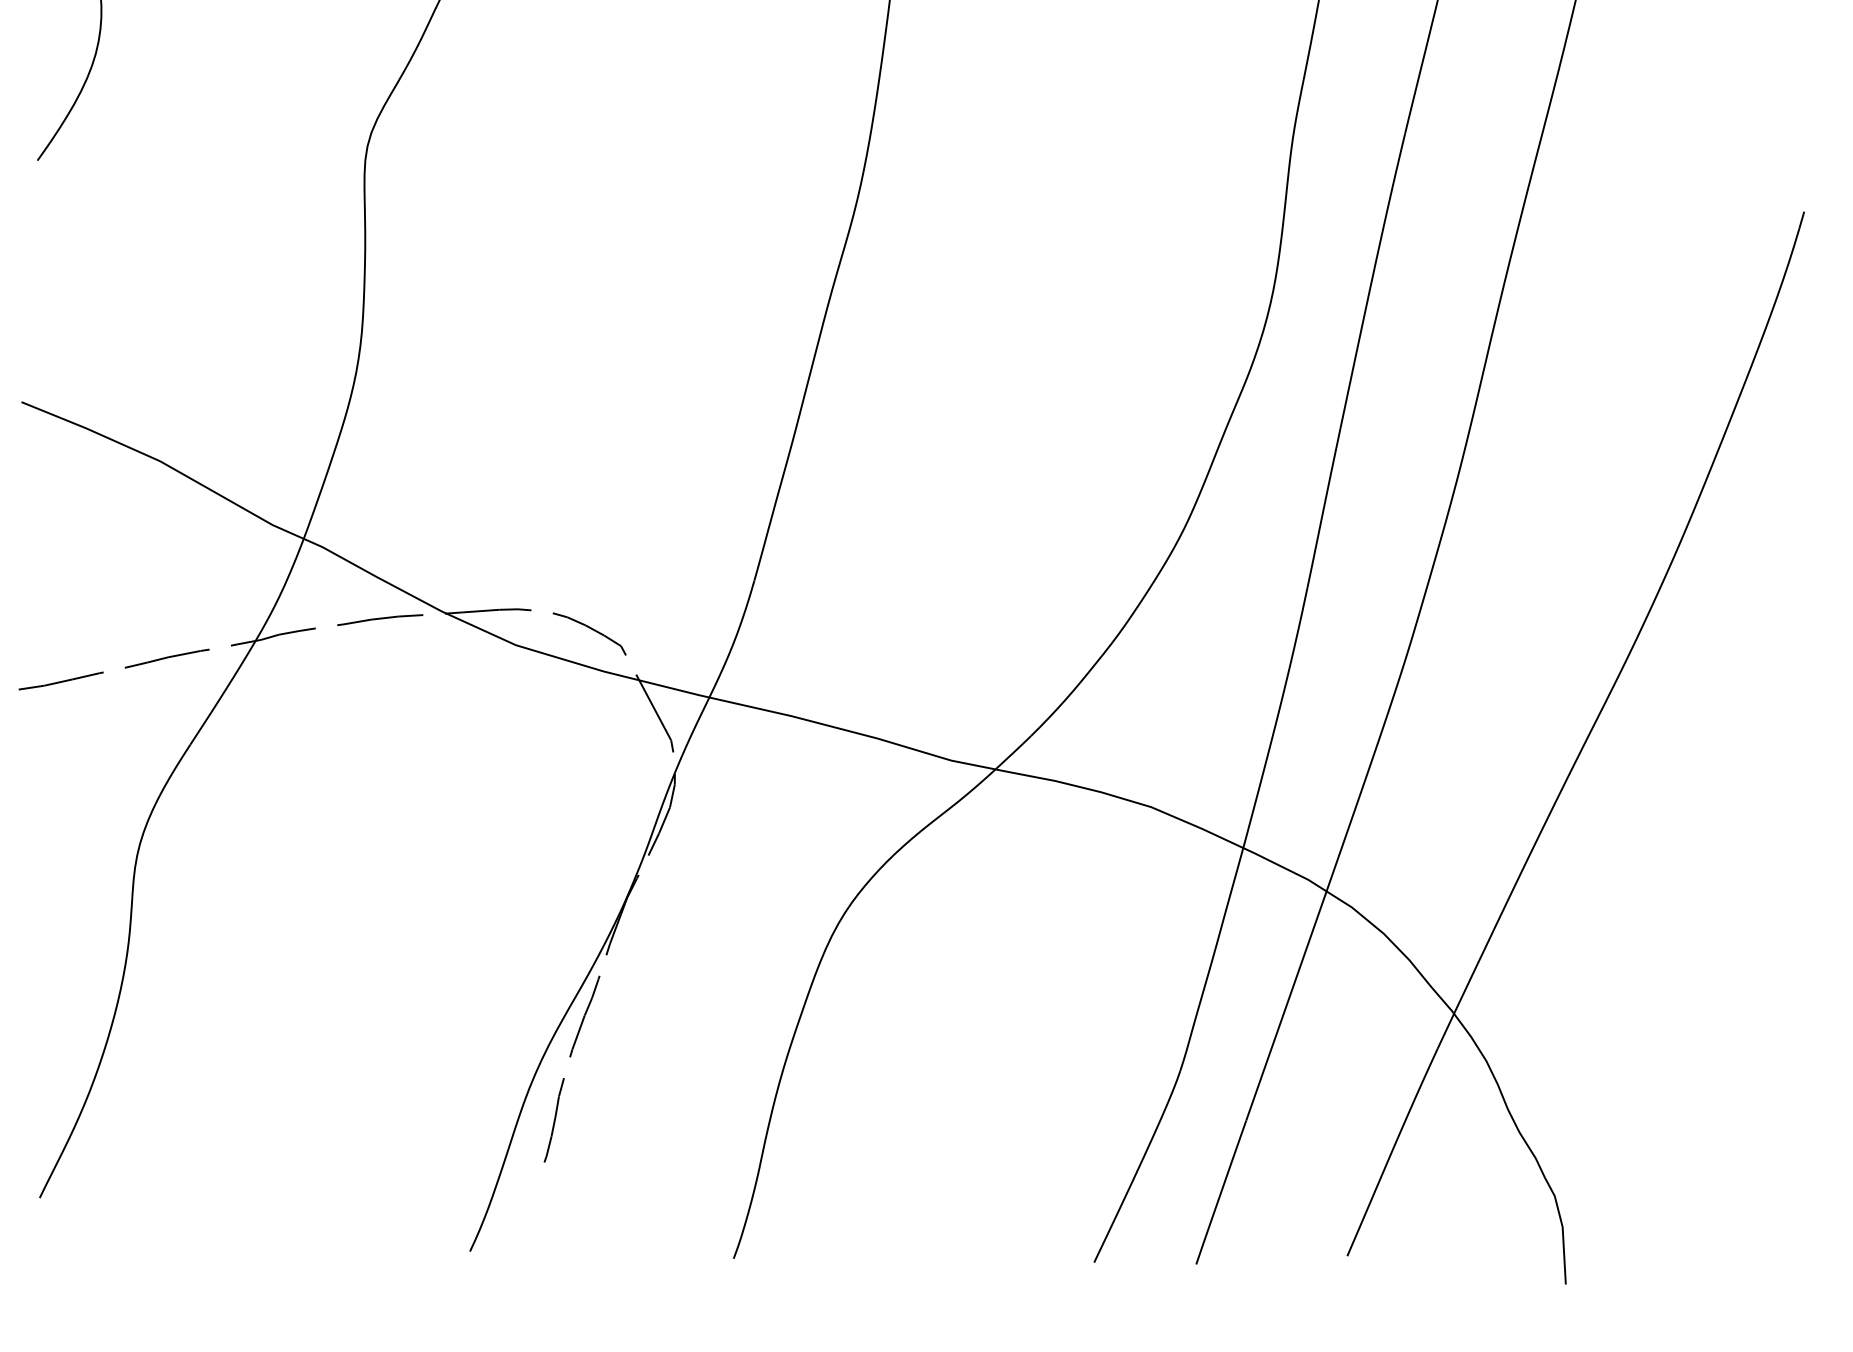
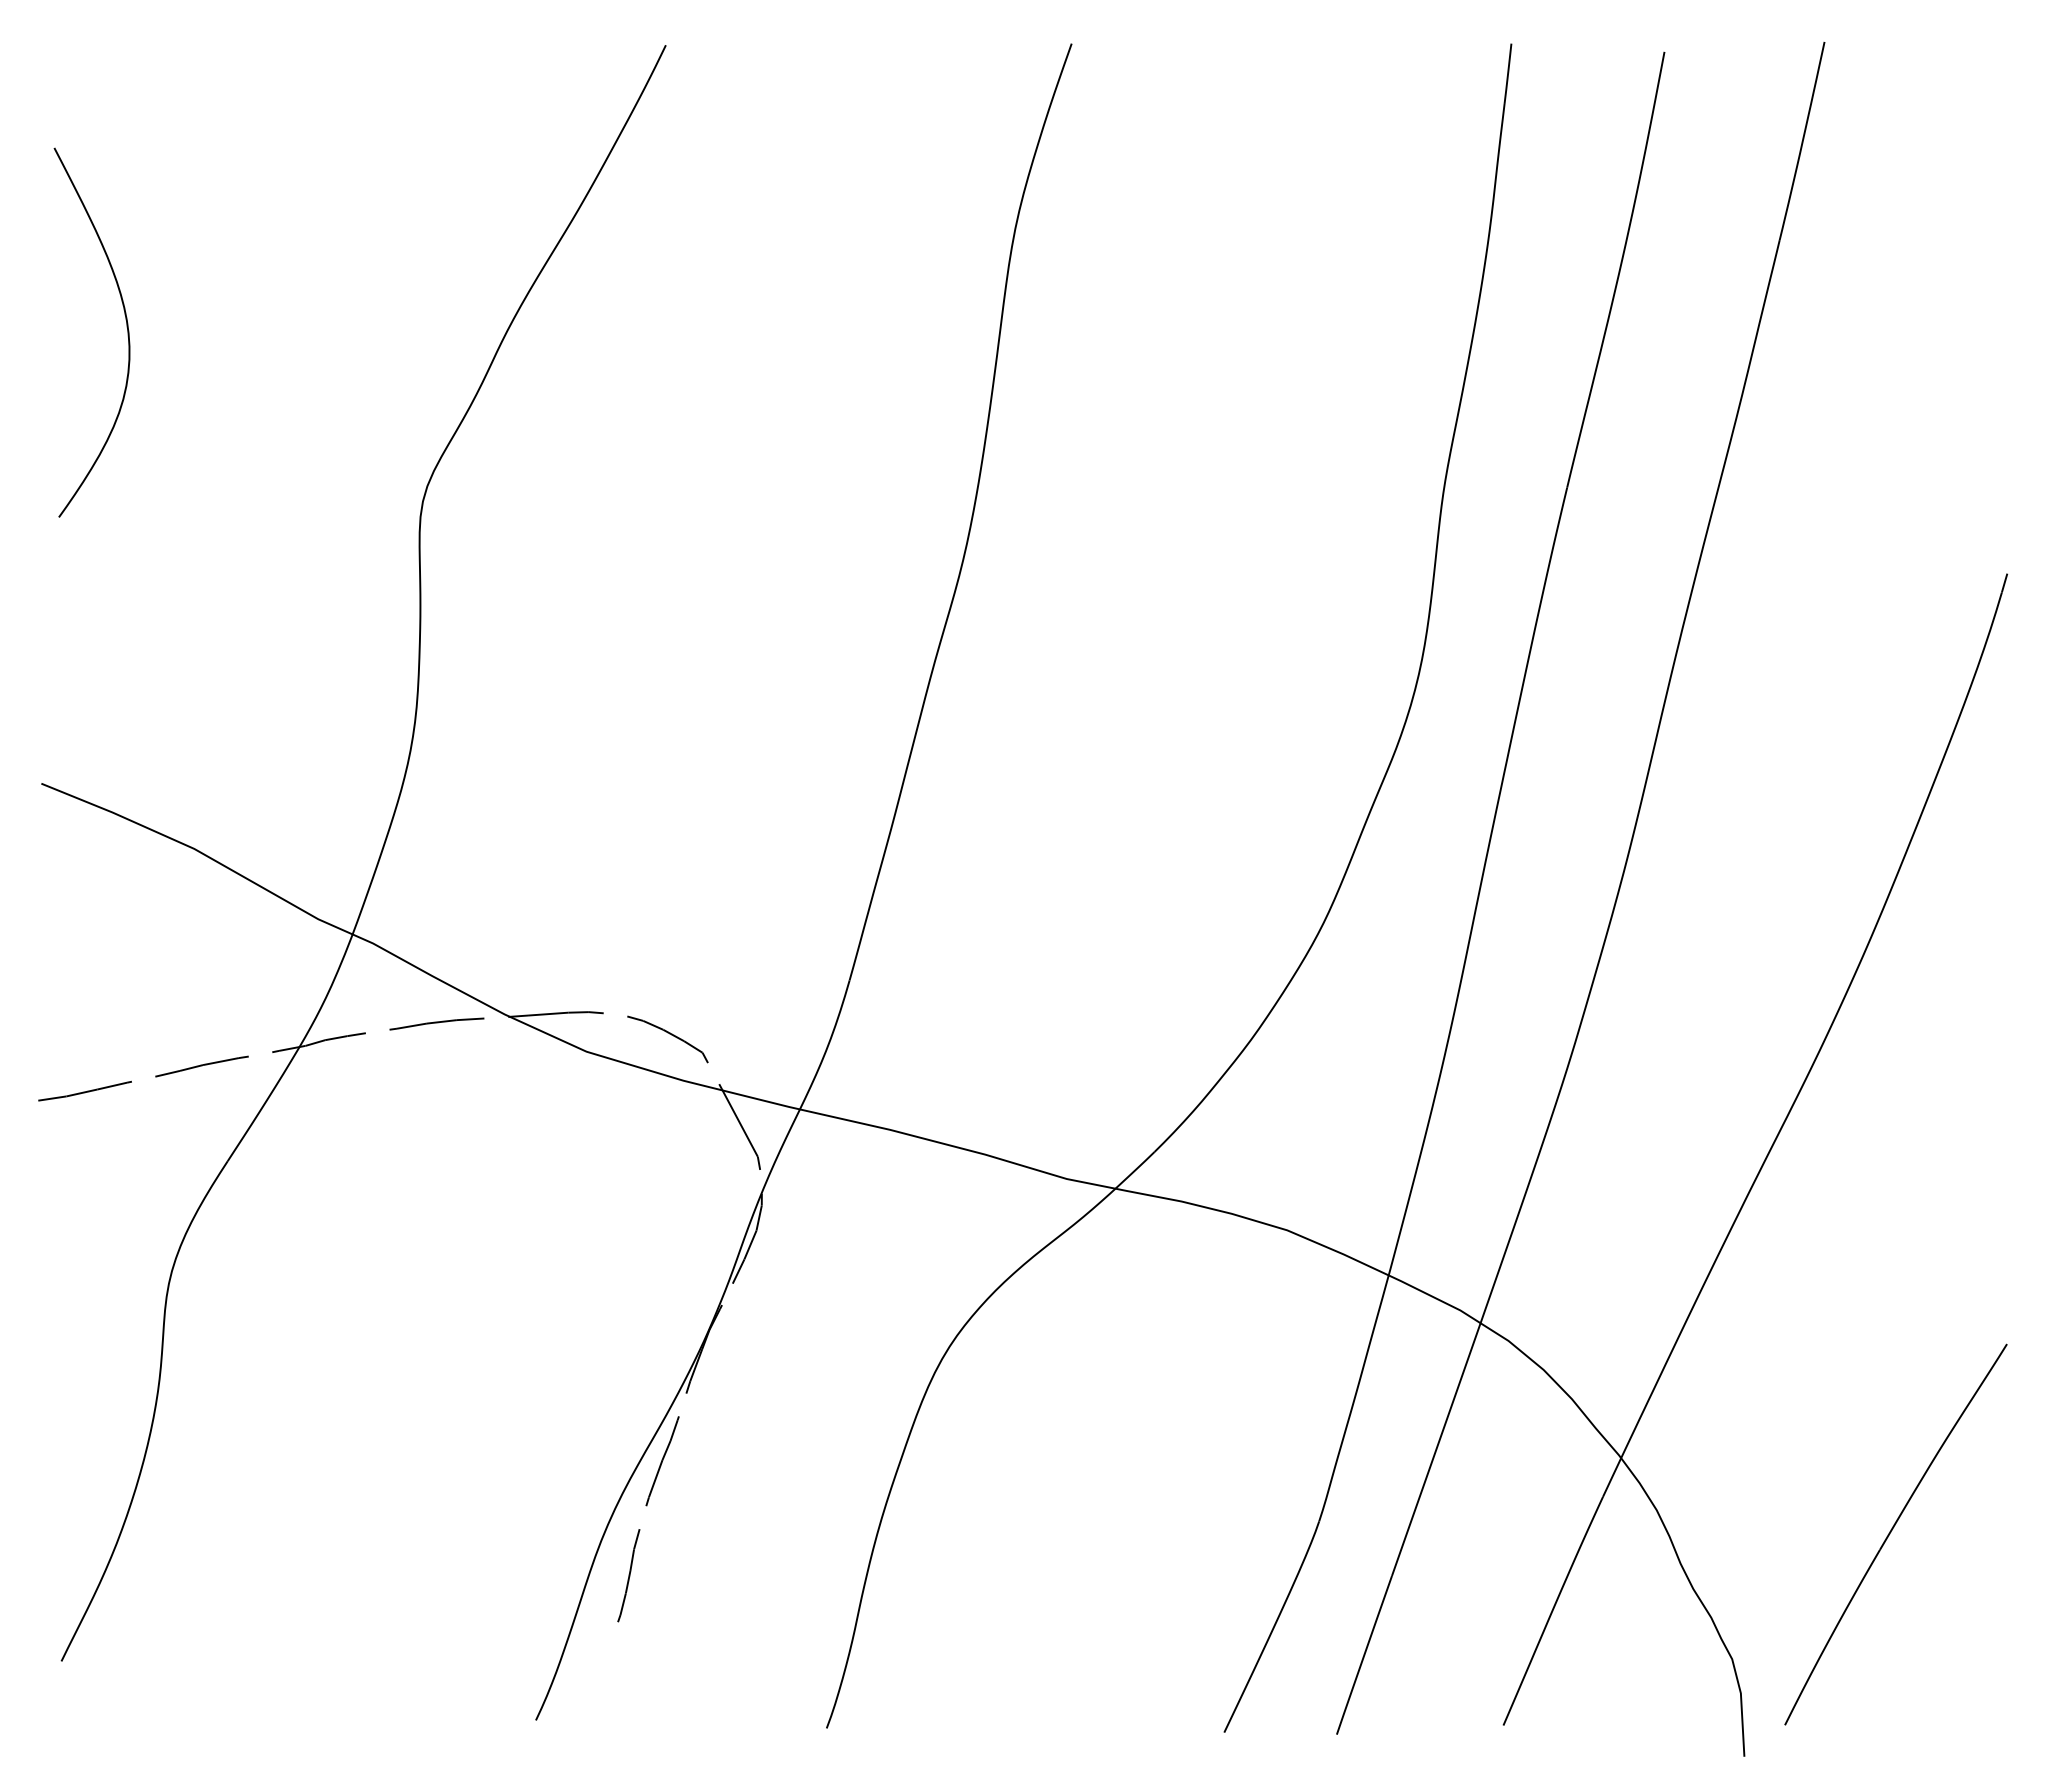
part: (1702, 1082) -> (1895, 1534), added

